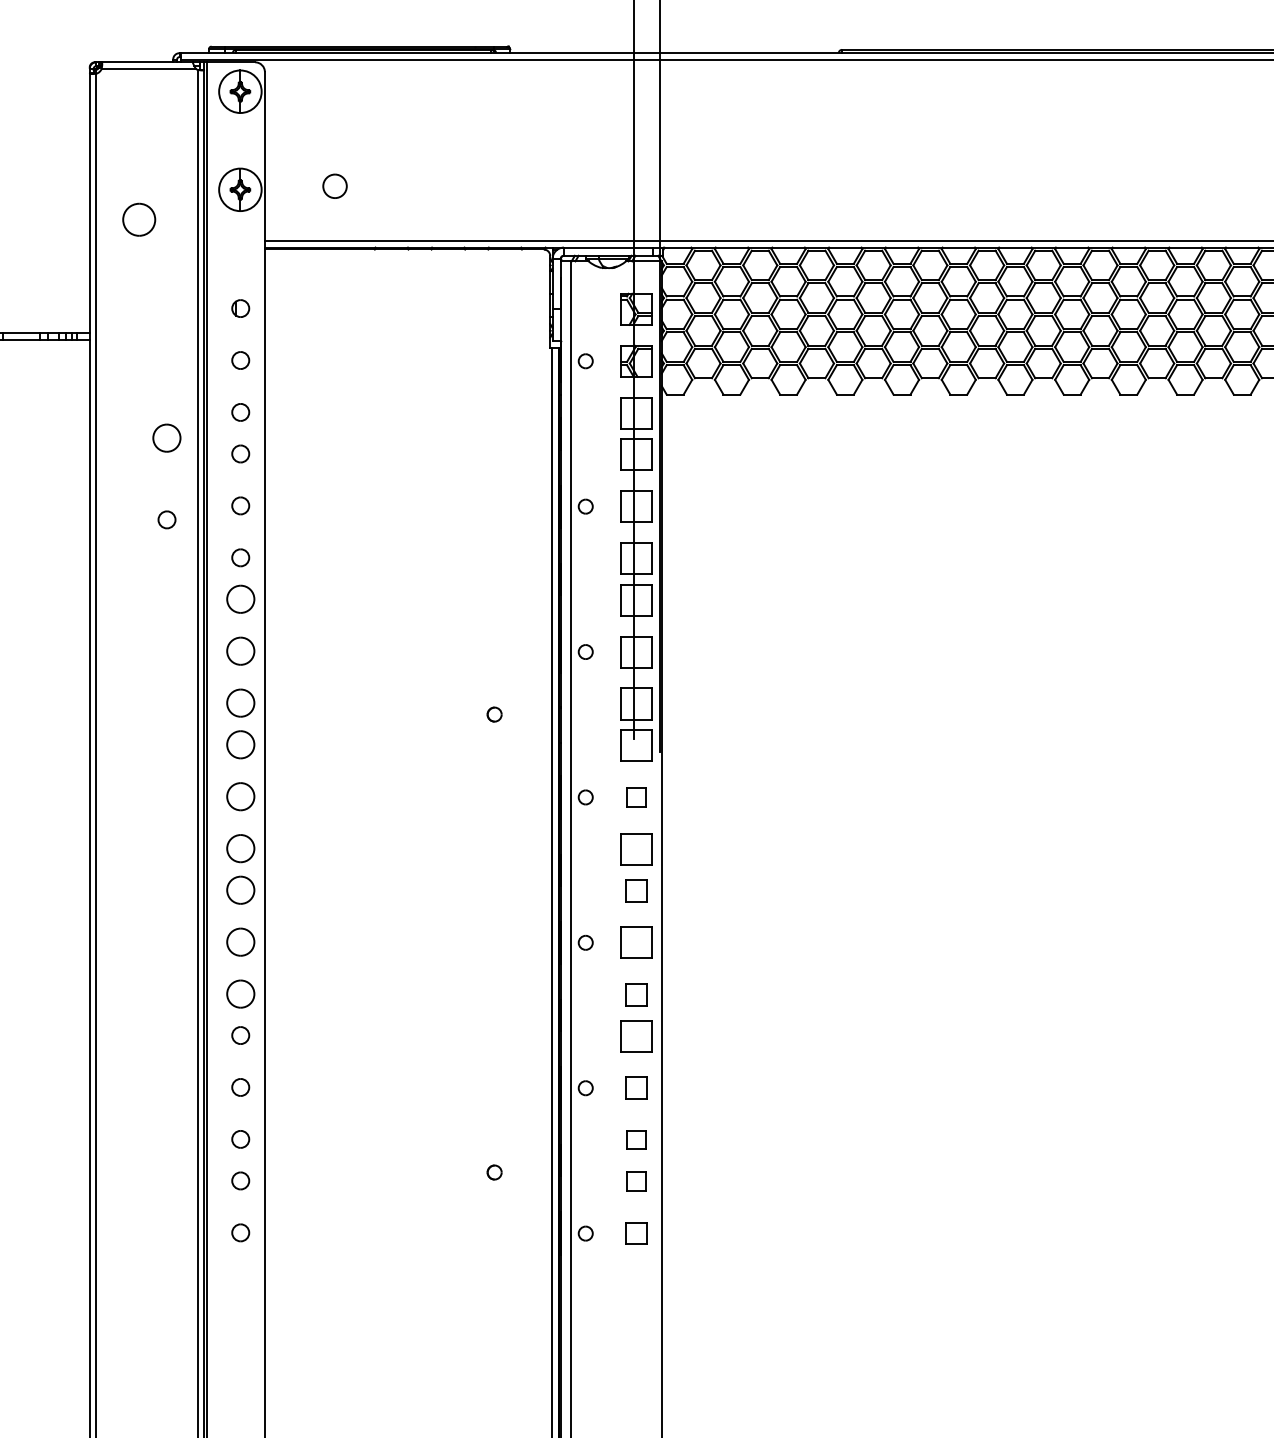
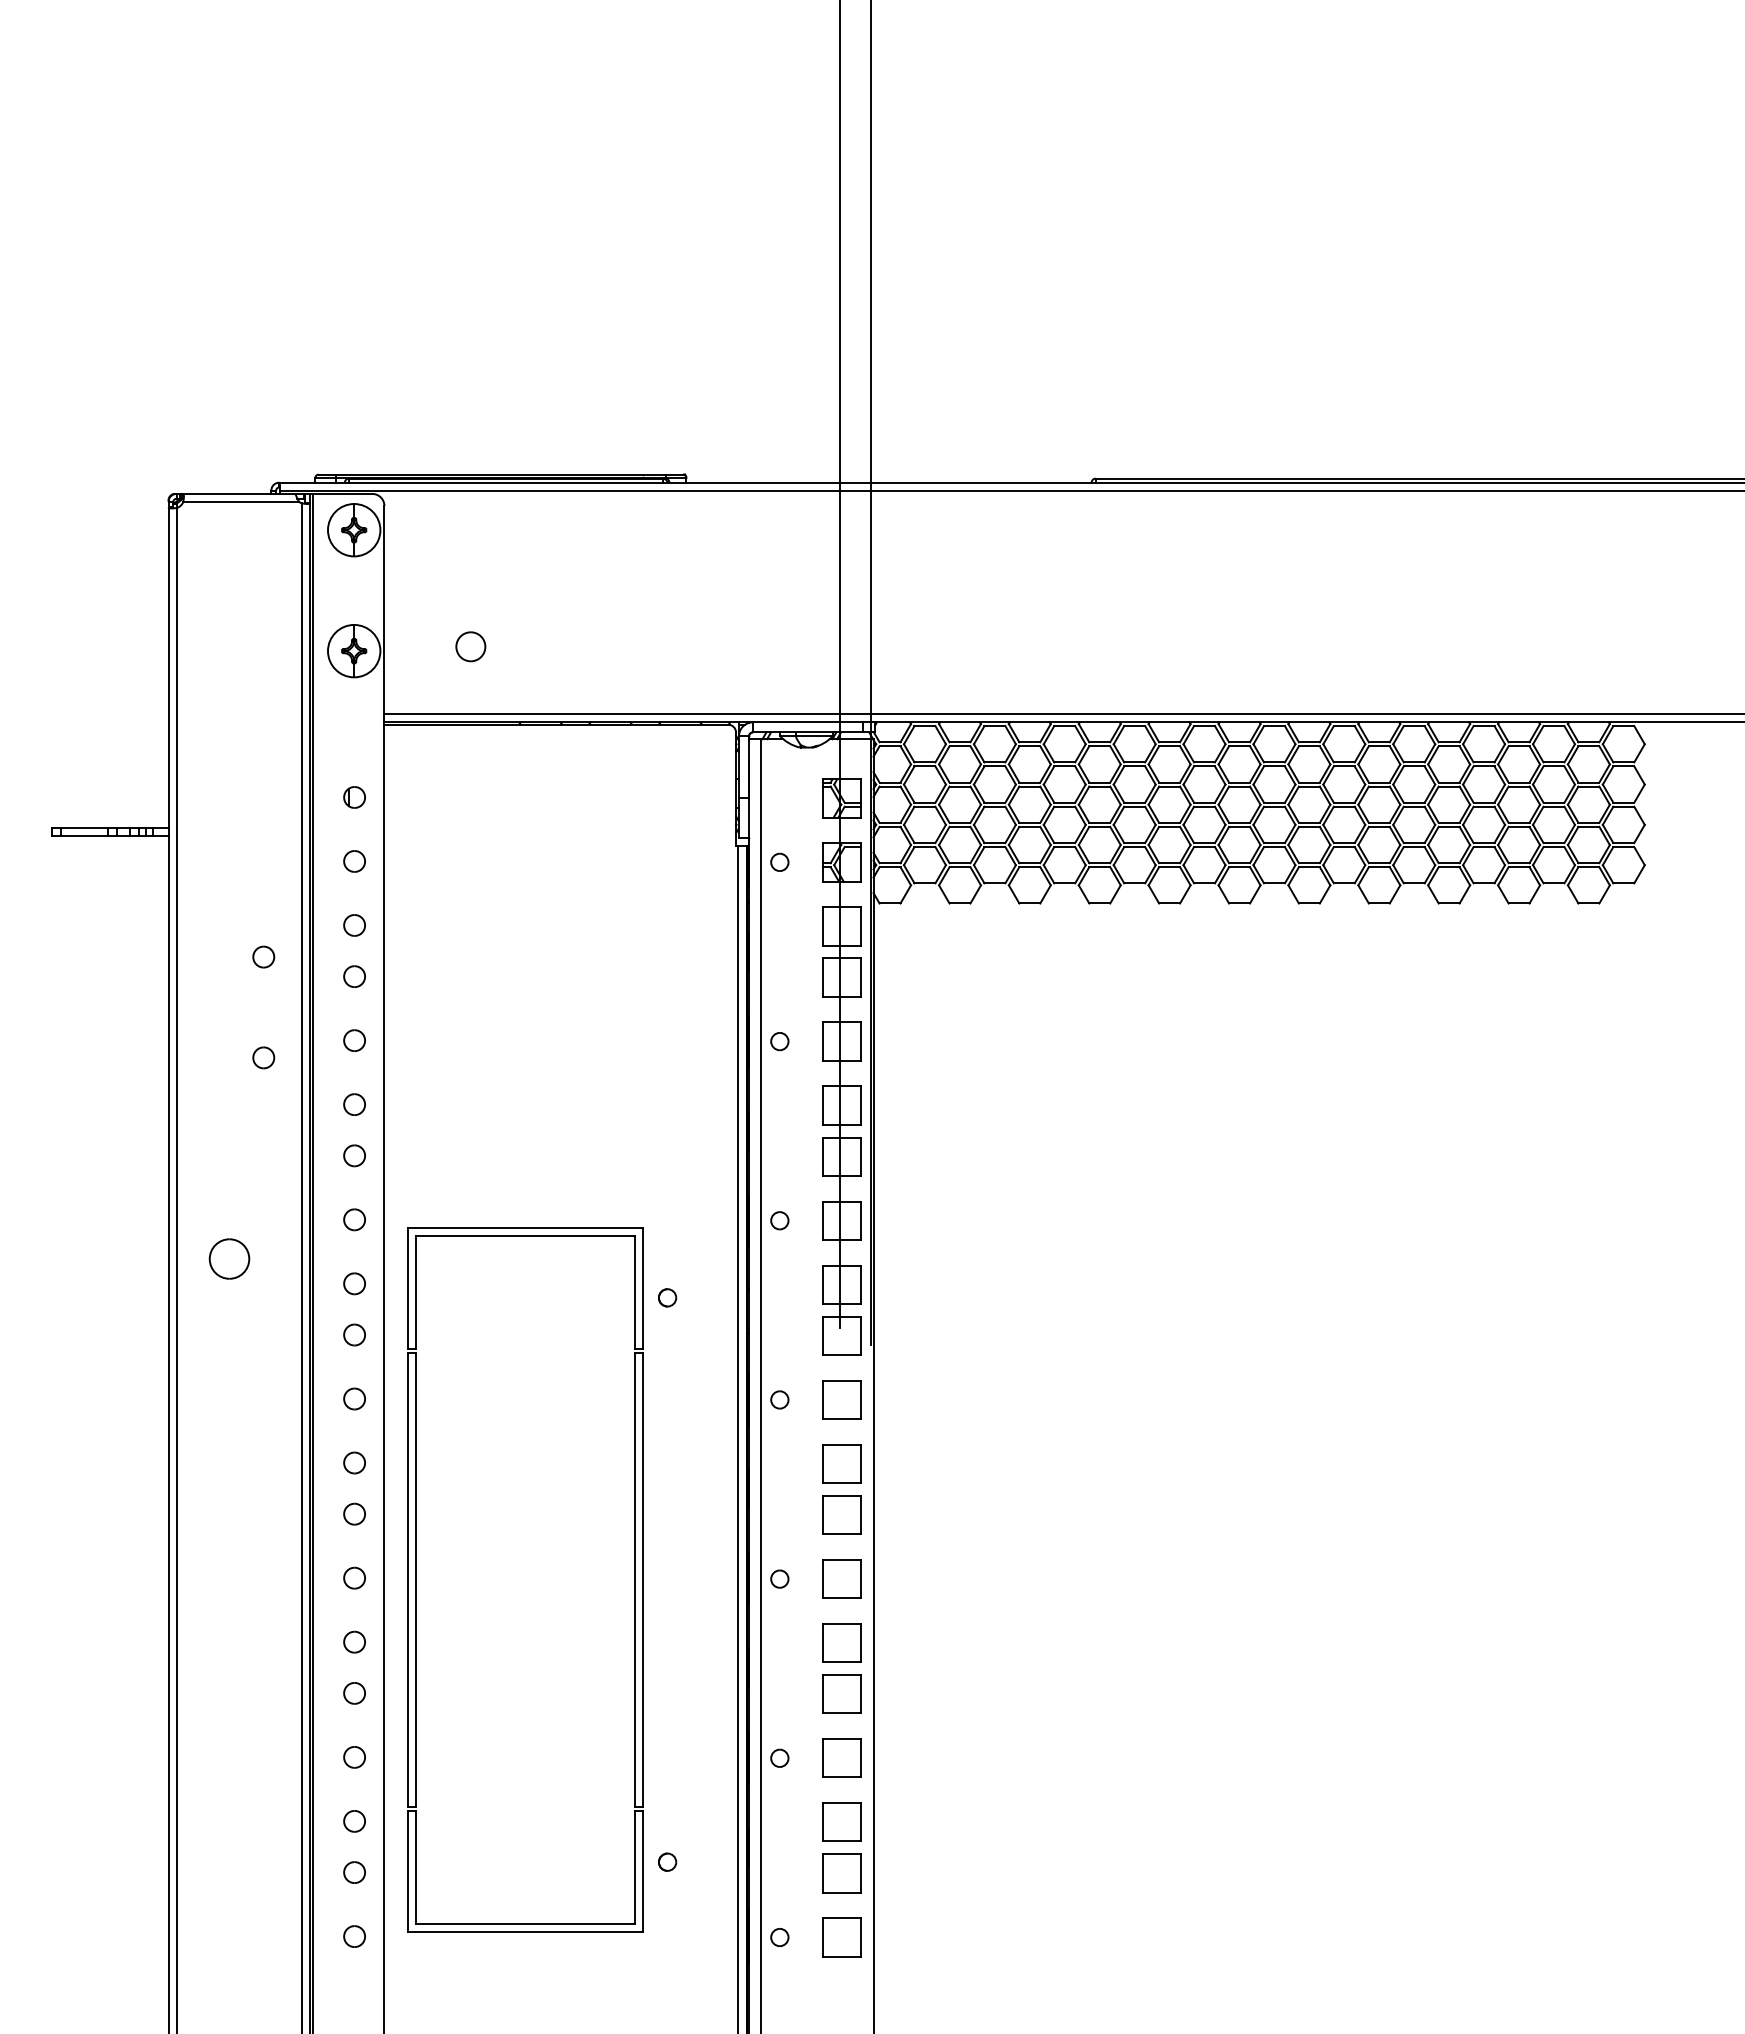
part: (139, 219) -> (229, 1258), moved
part: (166, 437) -> (263, 956), size x0.62
part: (240, 599) -> (354, 1155), size x0.62
part: (240, 651) -> (354, 1219), size x0.62
part: (240, 702) -> (354, 1283), size x0.62
part: (240, 744) -> (354, 1334), size x0.62
part: (240, 796) -> (354, 1398), size x0.62
part: (635, 797) -> (841, 1399), size x1.67
part: (240, 848) -> (354, 1462), size x0.62
part: (240, 889) -> (354, 1513), size x0.62
part: (635, 890) -> (841, 1514), size x1.43
part: (240, 941) -> (354, 1577), size x0.62
part: (290, 943) -> (416, 1579), added
part: (240, 993) -> (354, 1641), size x0.62
part: (635, 994) -> (841, 1642), size x1.43
part: (635, 1087) -> (841, 1757), size x1.43
part: (635, 1139) -> (841, 1821), size x1.67
part: (635, 1181) -> (841, 1873), size x1.67
part: (635, 1233) -> (841, 1937), size x1.43

